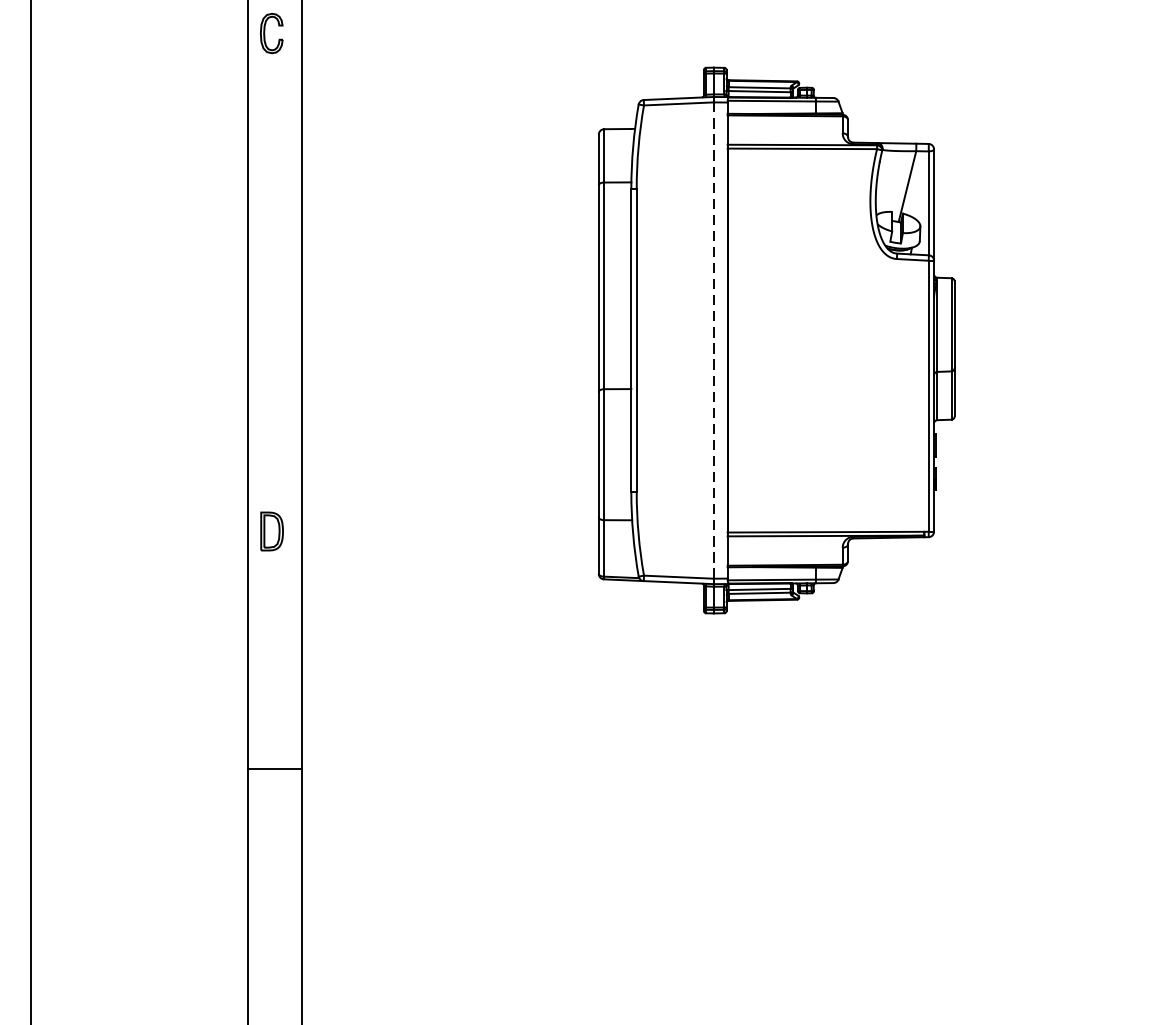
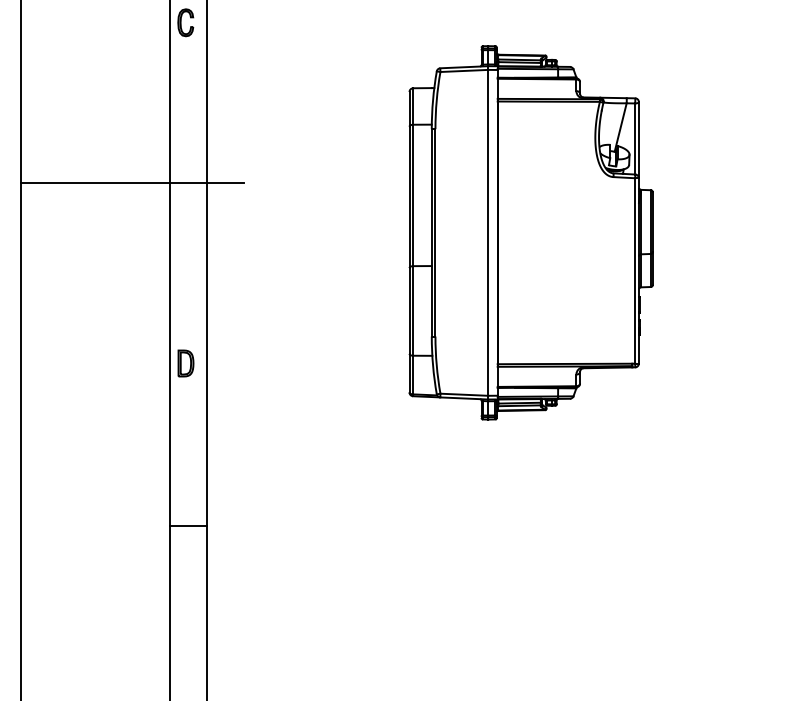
line: (193, 268) -> (132, 183), added
line: (714, 340) -> (488, 232), dashed -> solid

